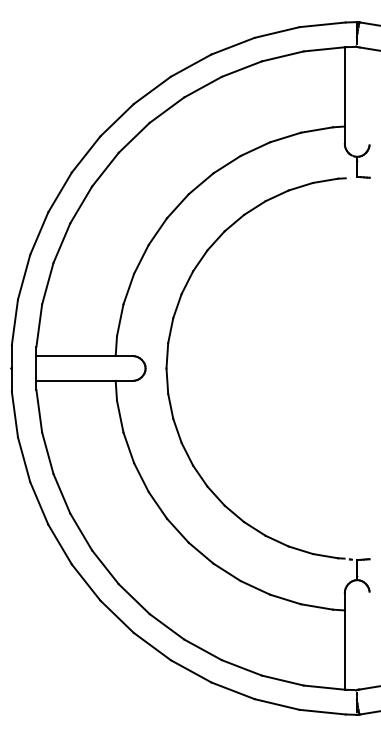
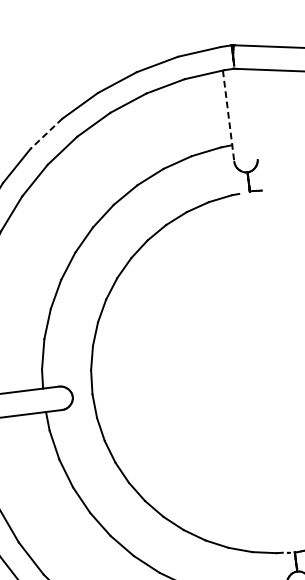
line: (151, 90) -> (45, 133), solid -> dashed
line: (344, 96) -> (228, 116), solid -> dashed

